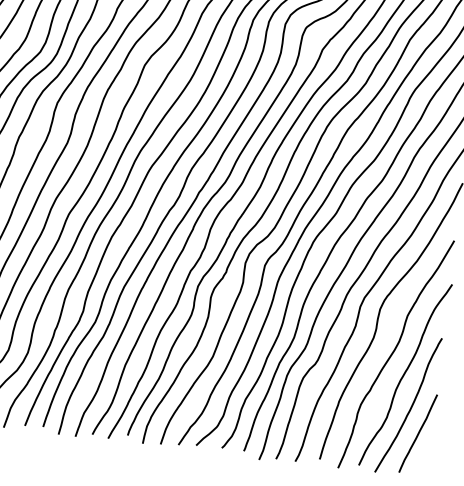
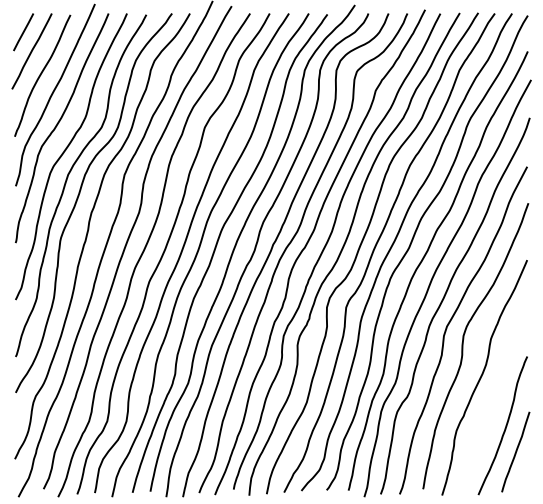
curve: (405, 373) -> (496, 395), removed

